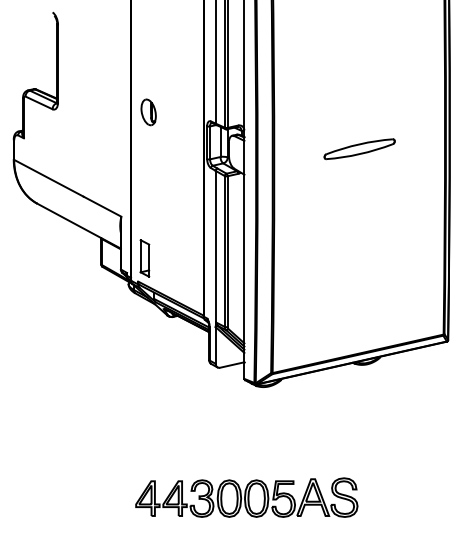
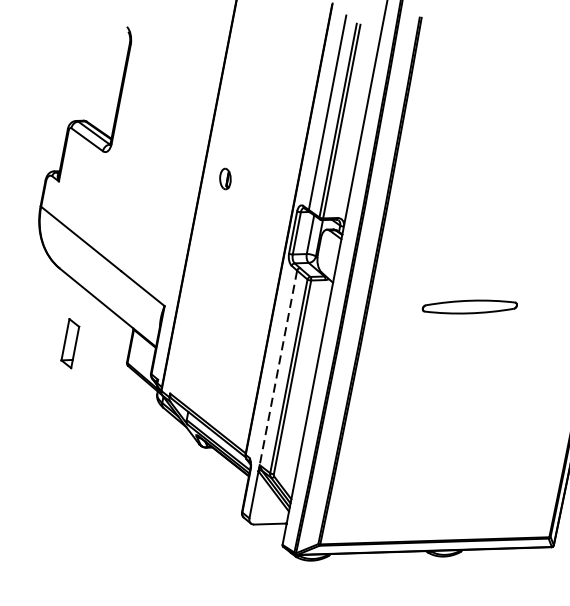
part: (148, 112) -> (225, 179), size x0.6
part: (359, 149) -> (469, 307), moved
line: (215, 246) -> (278, 367), solid -> dashed
part: (144, 258) -> (69, 343), moved

